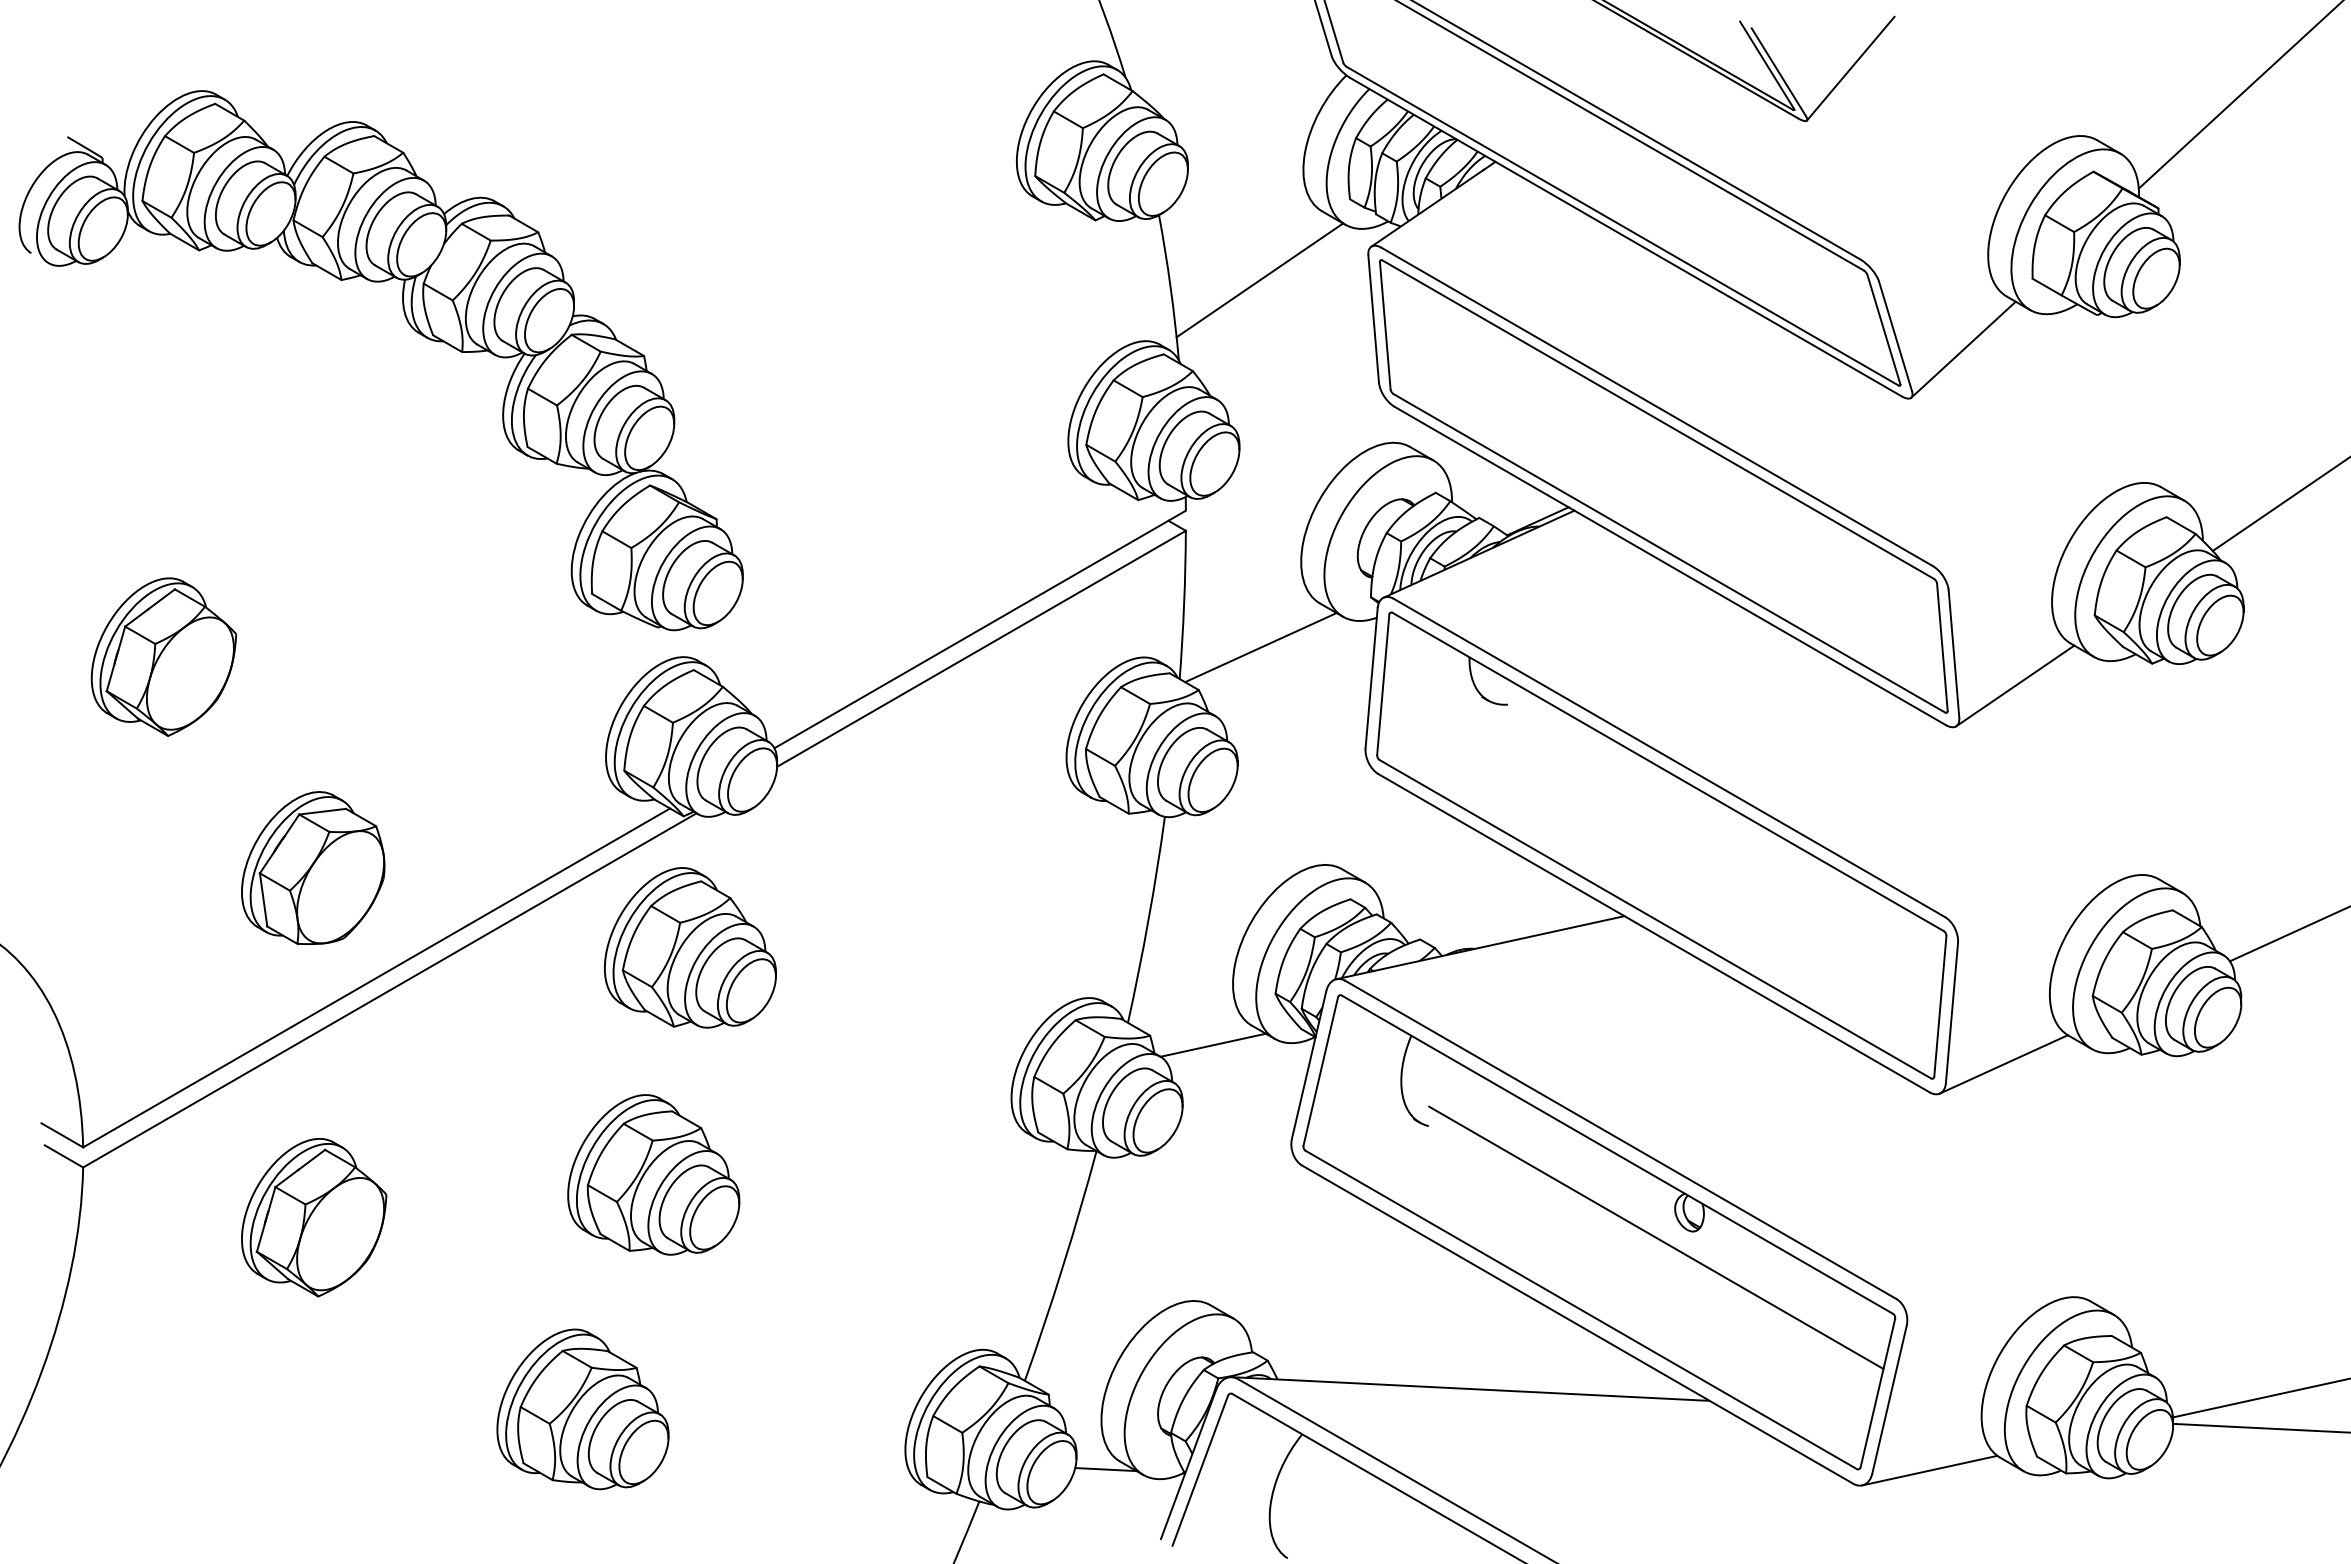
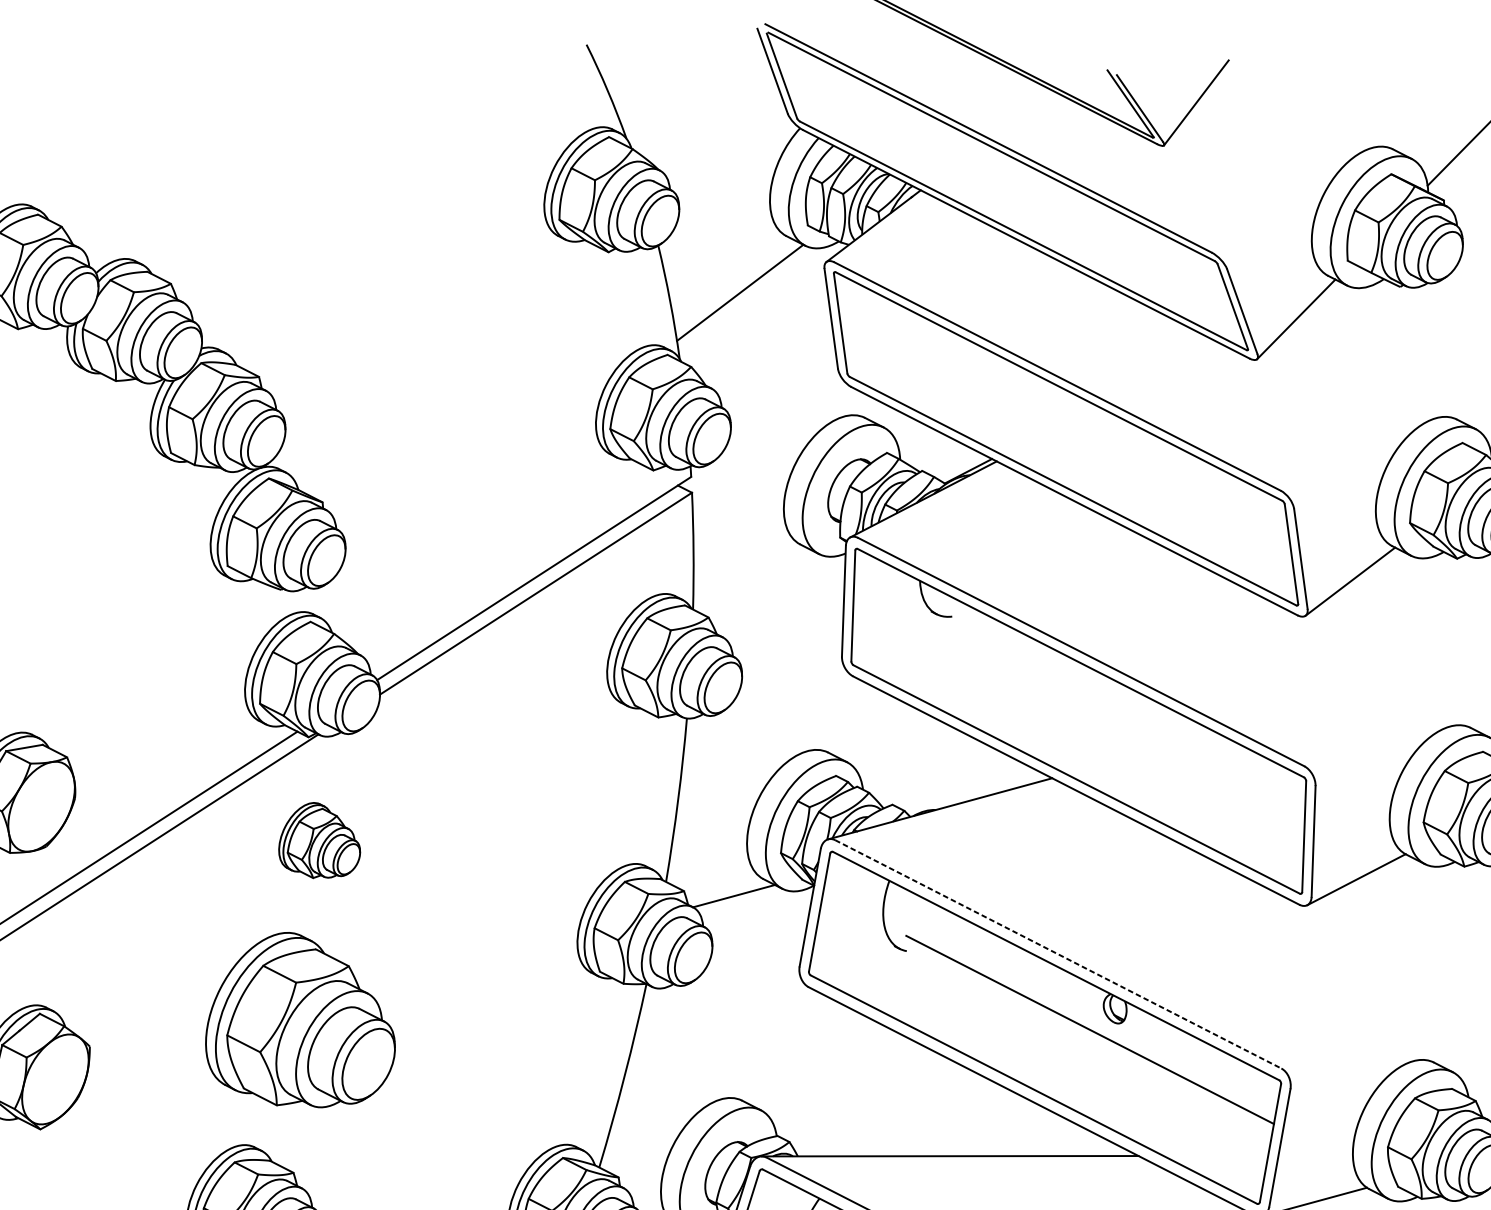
line: (1260, 647) -> (755, 581), removed
part: (690, 947) -> (319, 840), size x0.6
line: (1621, 1140) -> (1058, 954), solid -> dashed
part: (653, 1174) -> (299, 1020), size x1.4

